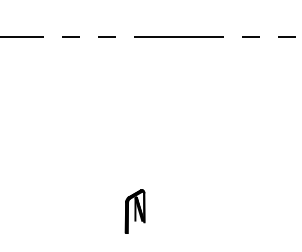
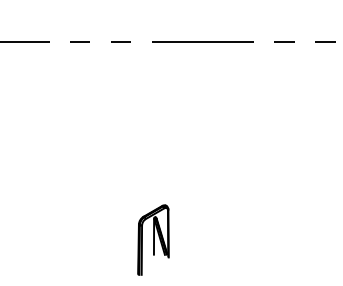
part: (135, 211) -> (153, 239), size x1.43

